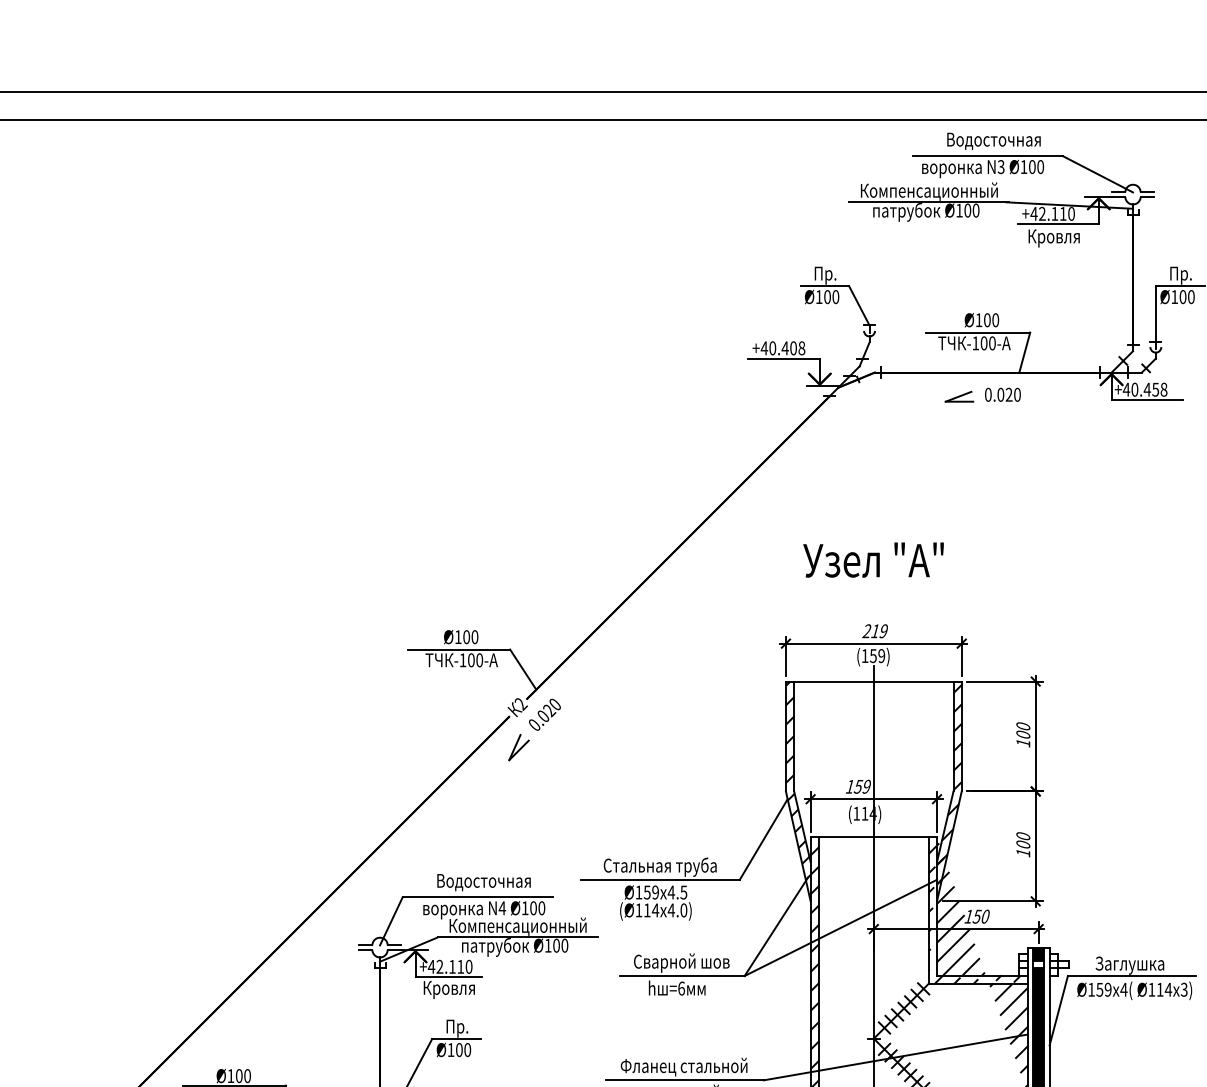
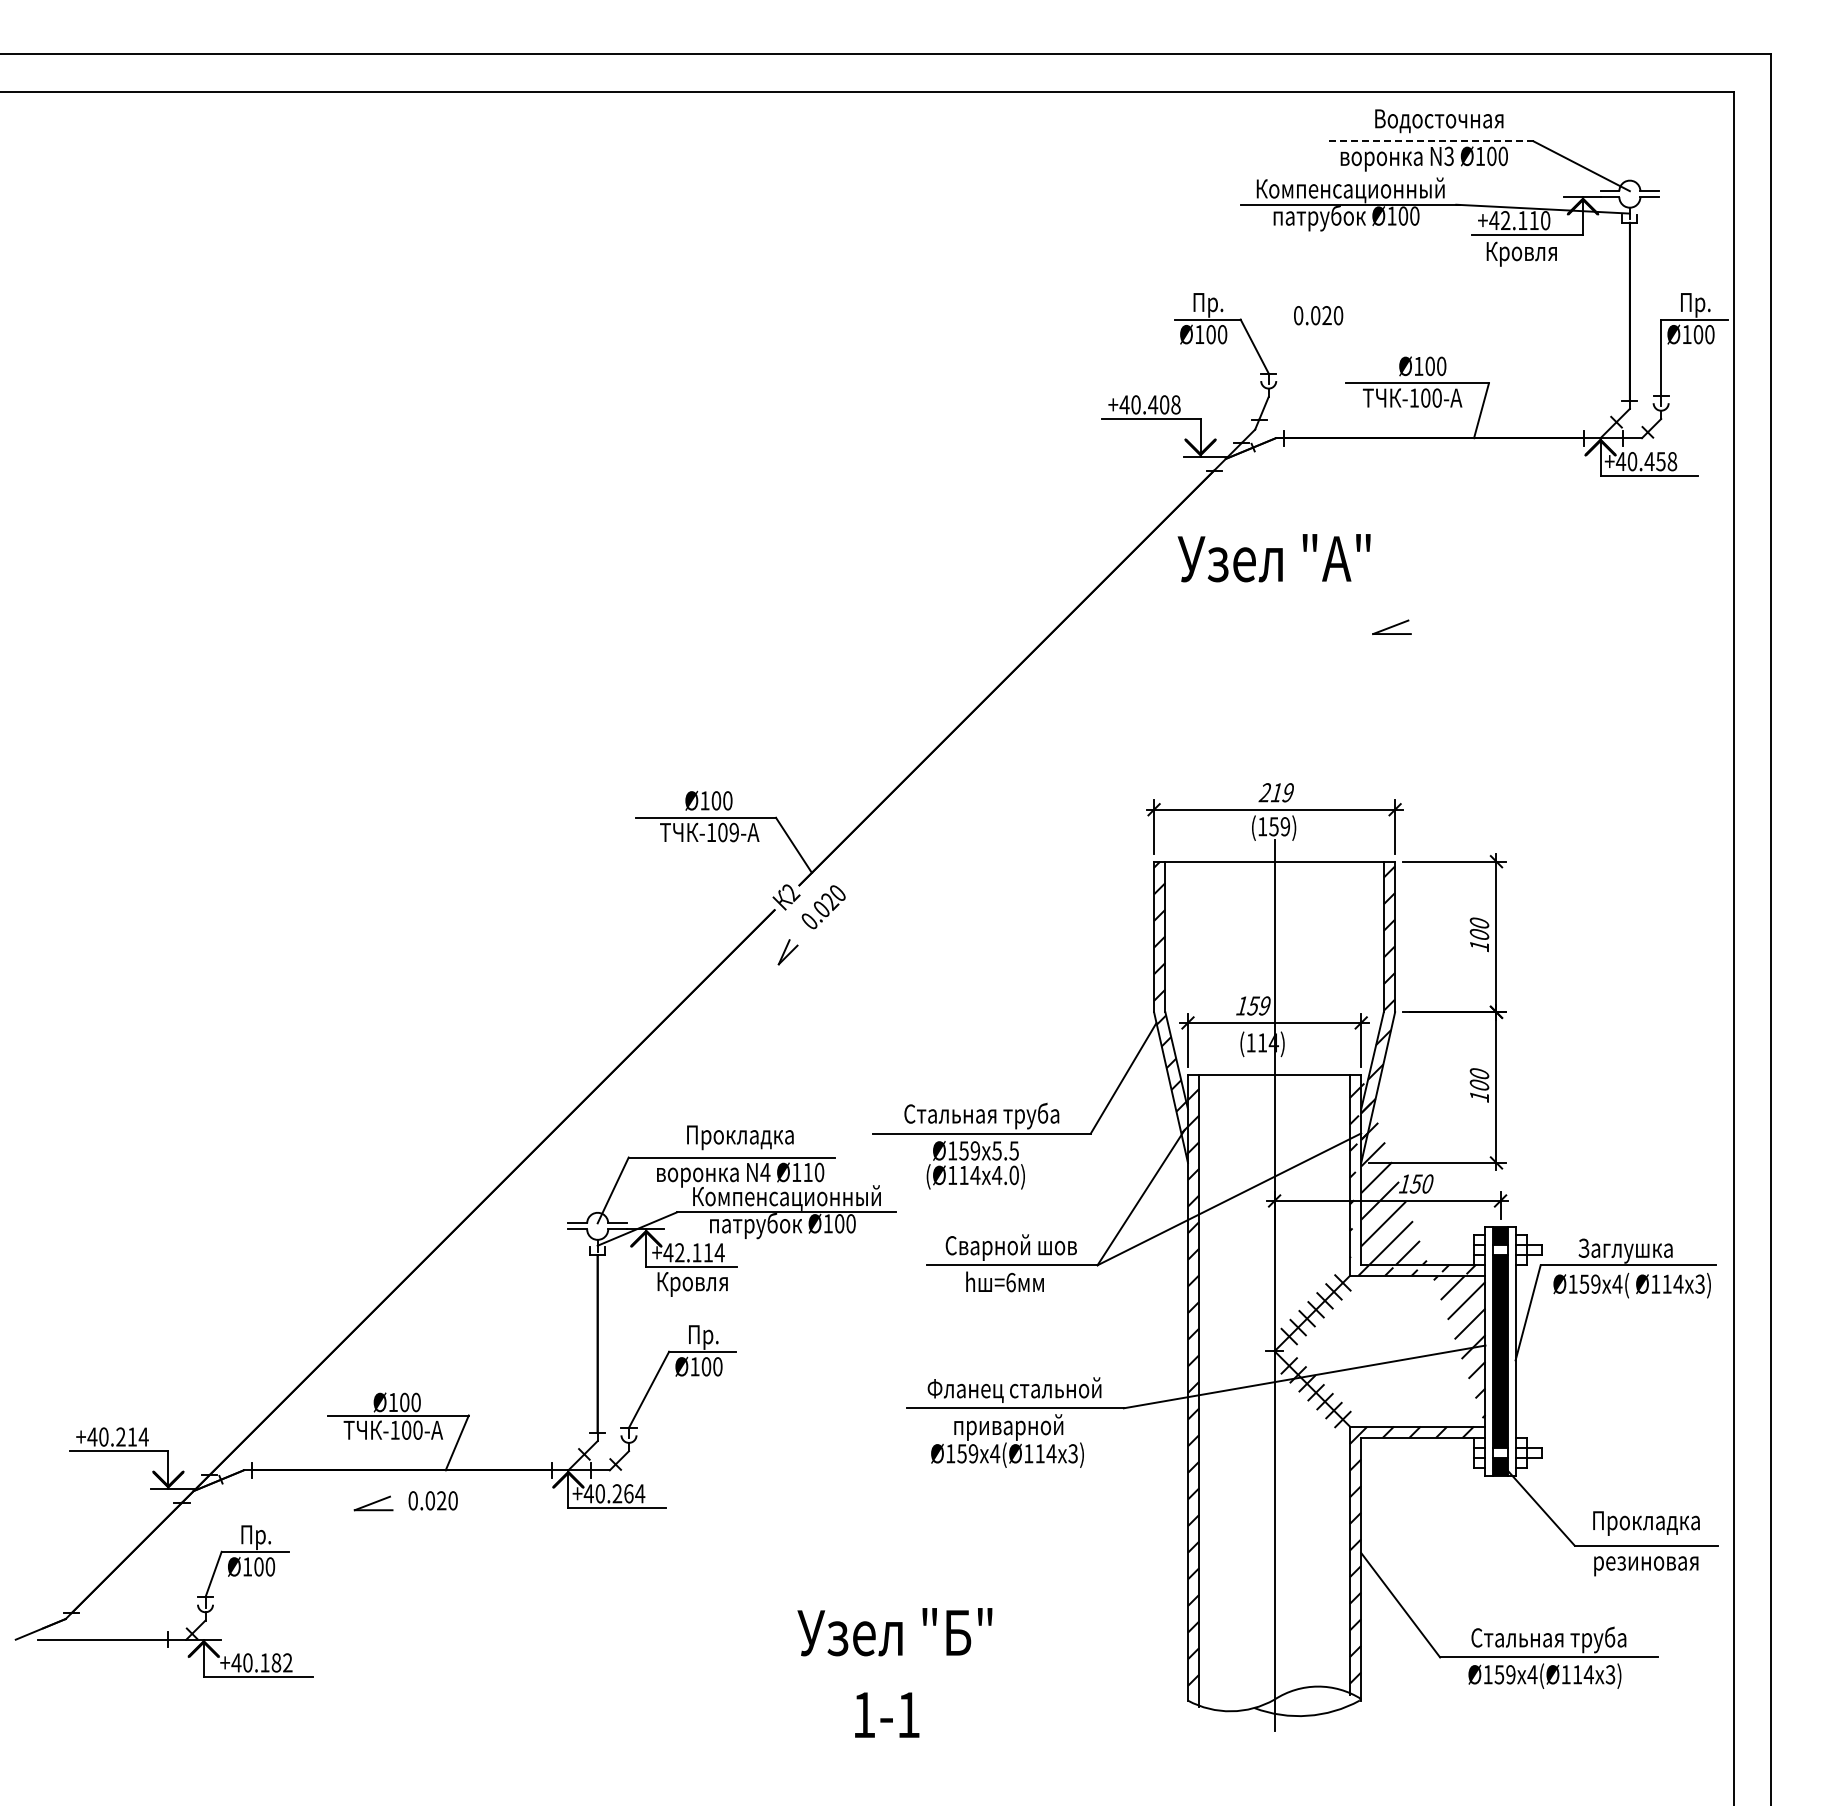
line: (987, 156) -> (1430, 141), solid -> dashed
text: (1002, 394) -> (1318, 315), moved
part: (959, 396) -> (1391, 626), moved
text: (873, 560) -> (1273, 558), moved
text: (479, 660) -> (733, 832), -100- -> -109-
part: (518, 747) -> (787, 952), size x0.7
text: (484, 882) -> (740, 1137), Водосточная -> Прокладка
text: (670, 892) -> (996, 1150), 4.5 -> 5.5
text: (533, 908) -> (807, 1172), Ø100 -> Ø110
text: (468, 966) -> (719, 1252), +42.110 -> +42.114

